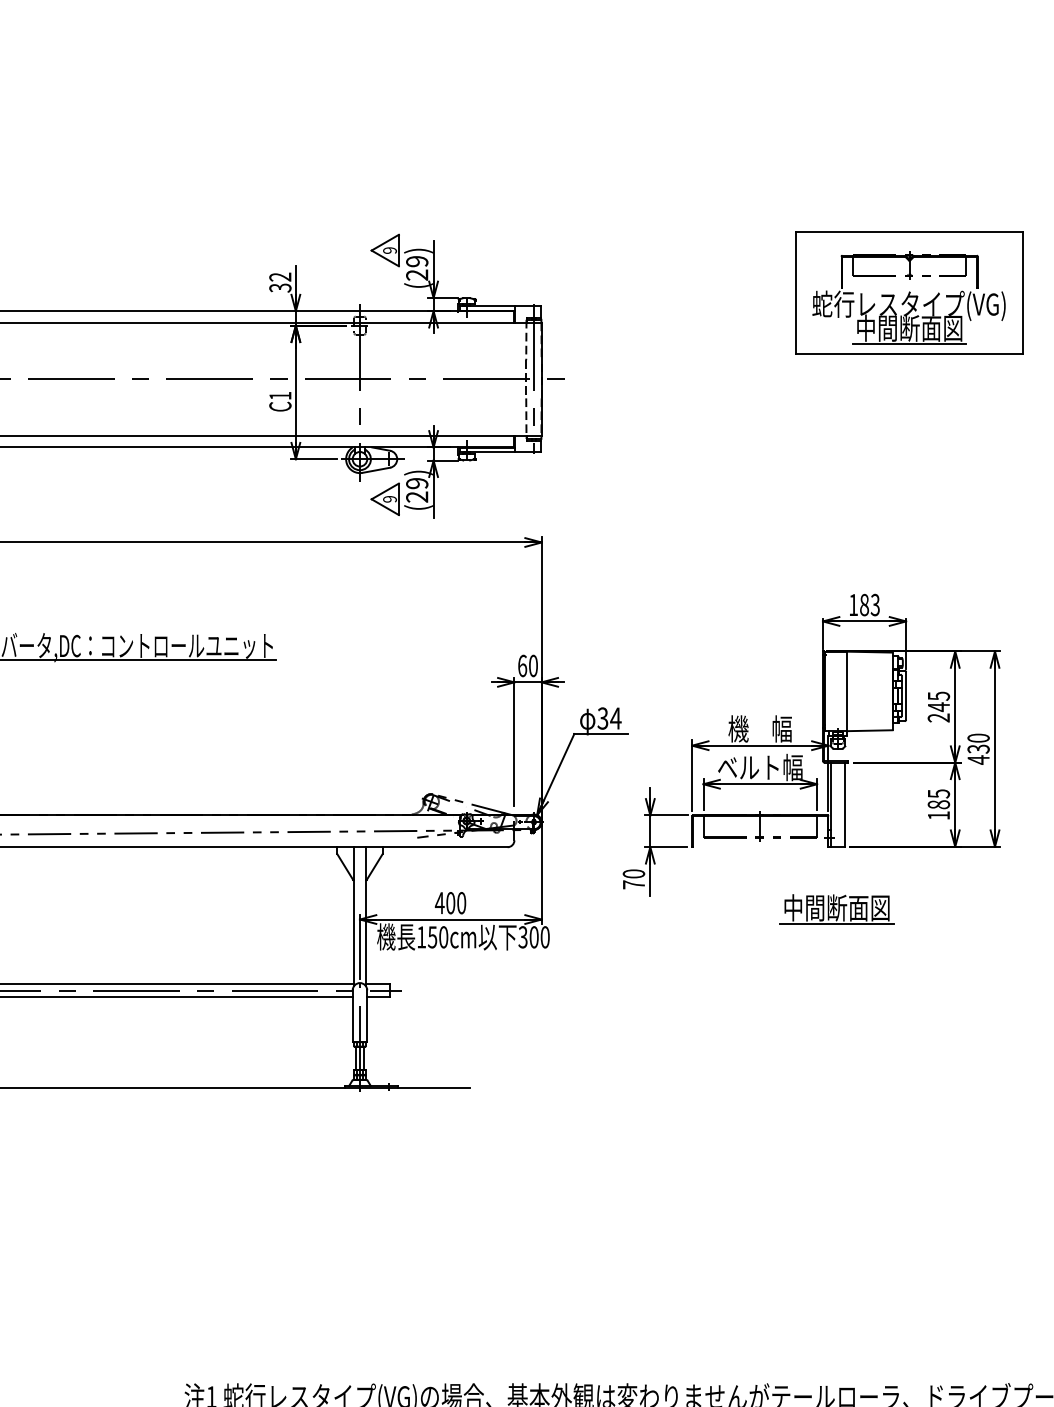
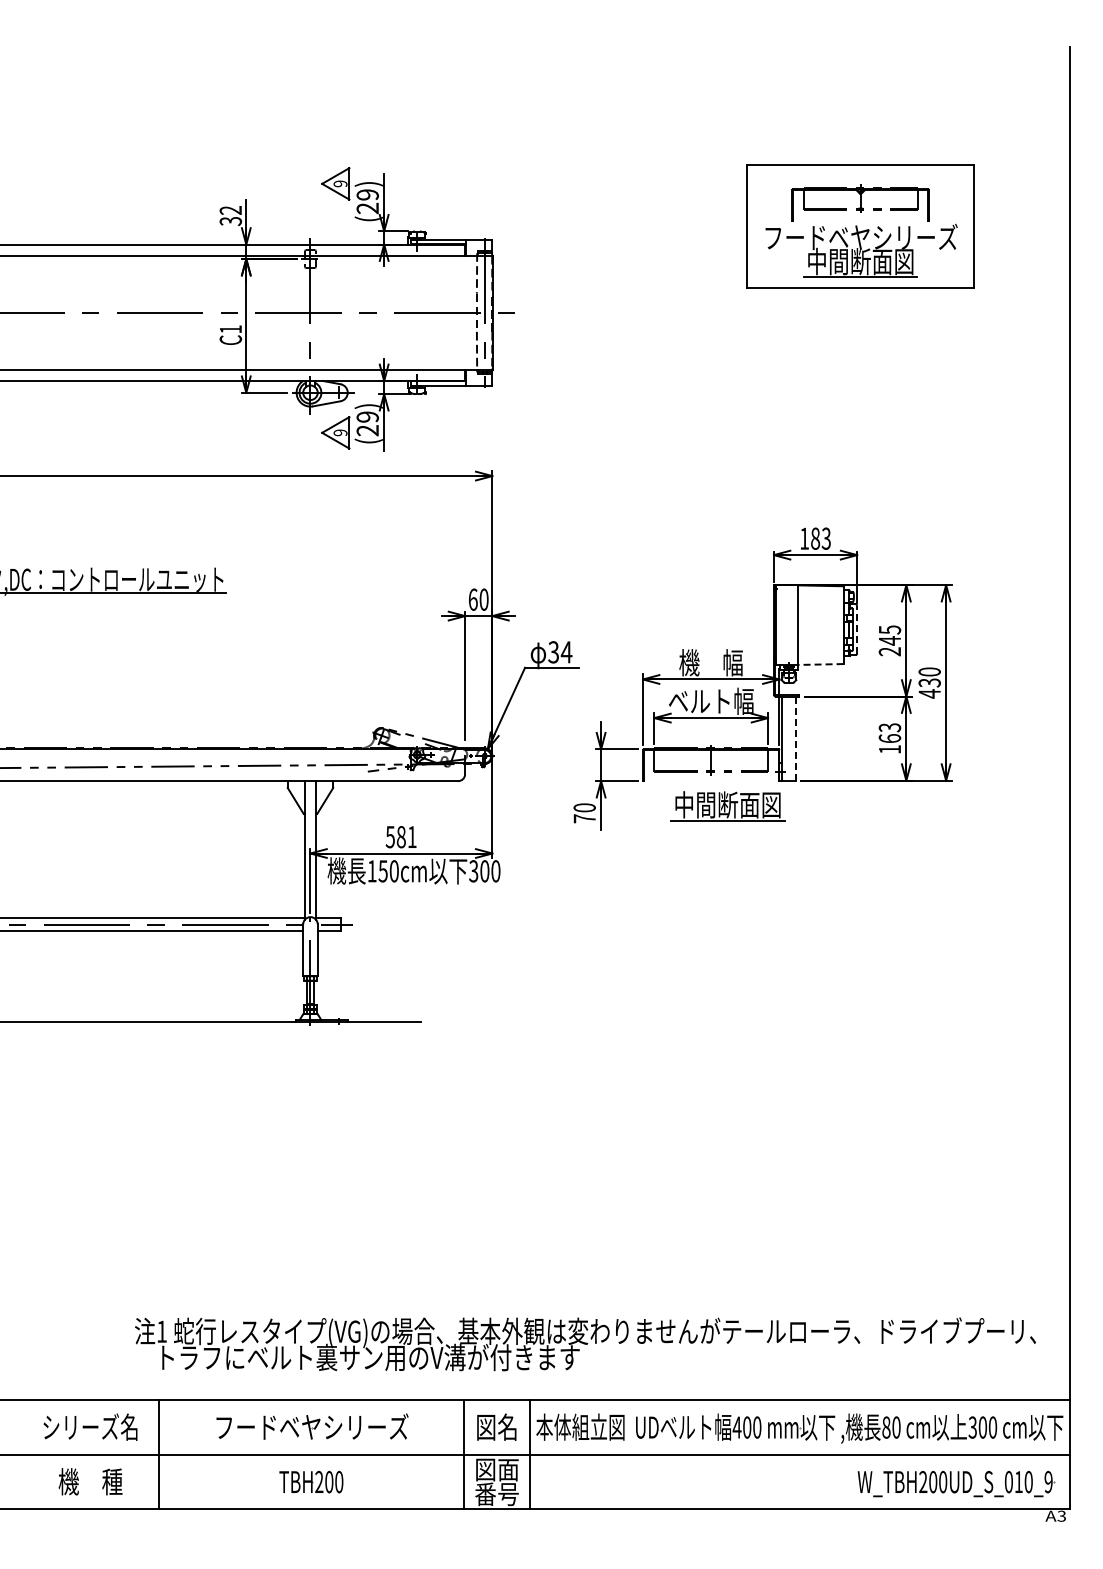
text: (909, 305) -> (860, 238), 蛇行レスタイプ(VG) -> フードベヤシリーズ
line: (906, 695) -> (857, 629), solid -> dashed
line: (869, 730) -> (820, 664), solid -> dashed
text: (938, 799) -> (889, 733), 185 -> 163
line: (844, 804) -> (795, 738), solid -> dashed
text: (449, 902) -> (400, 836), 400 -> 581
part: (836, 909) -> (727, 806), moved

